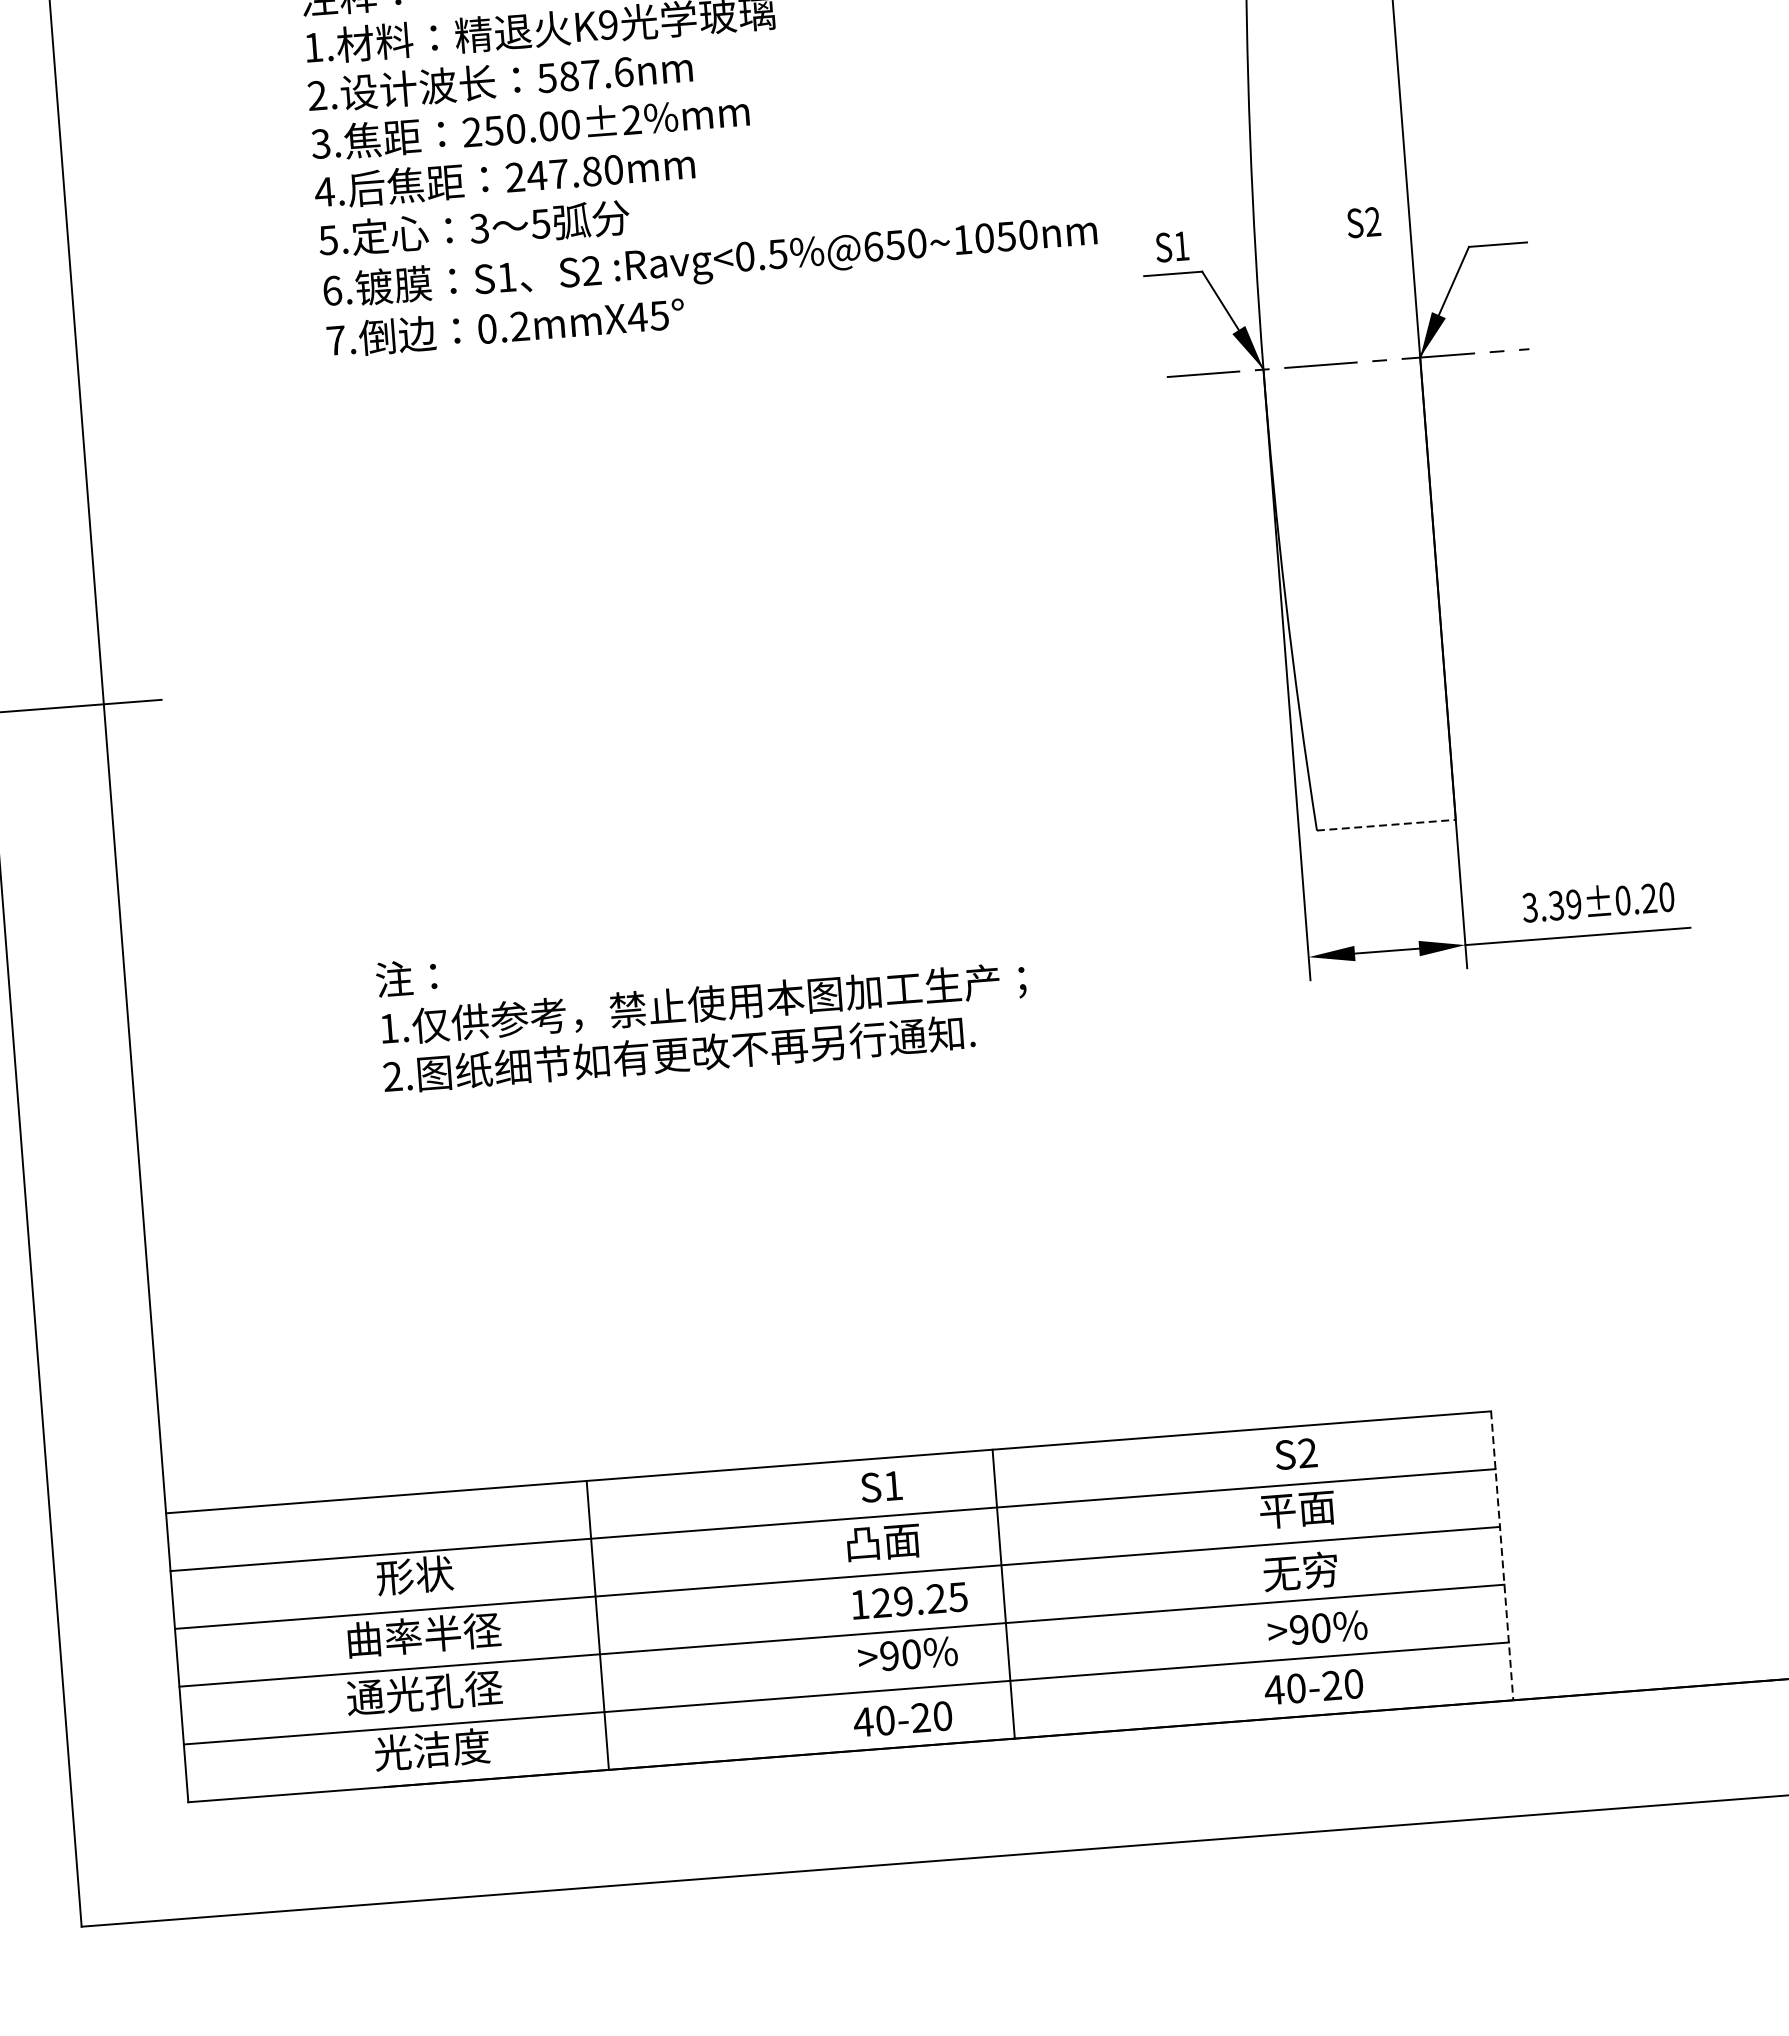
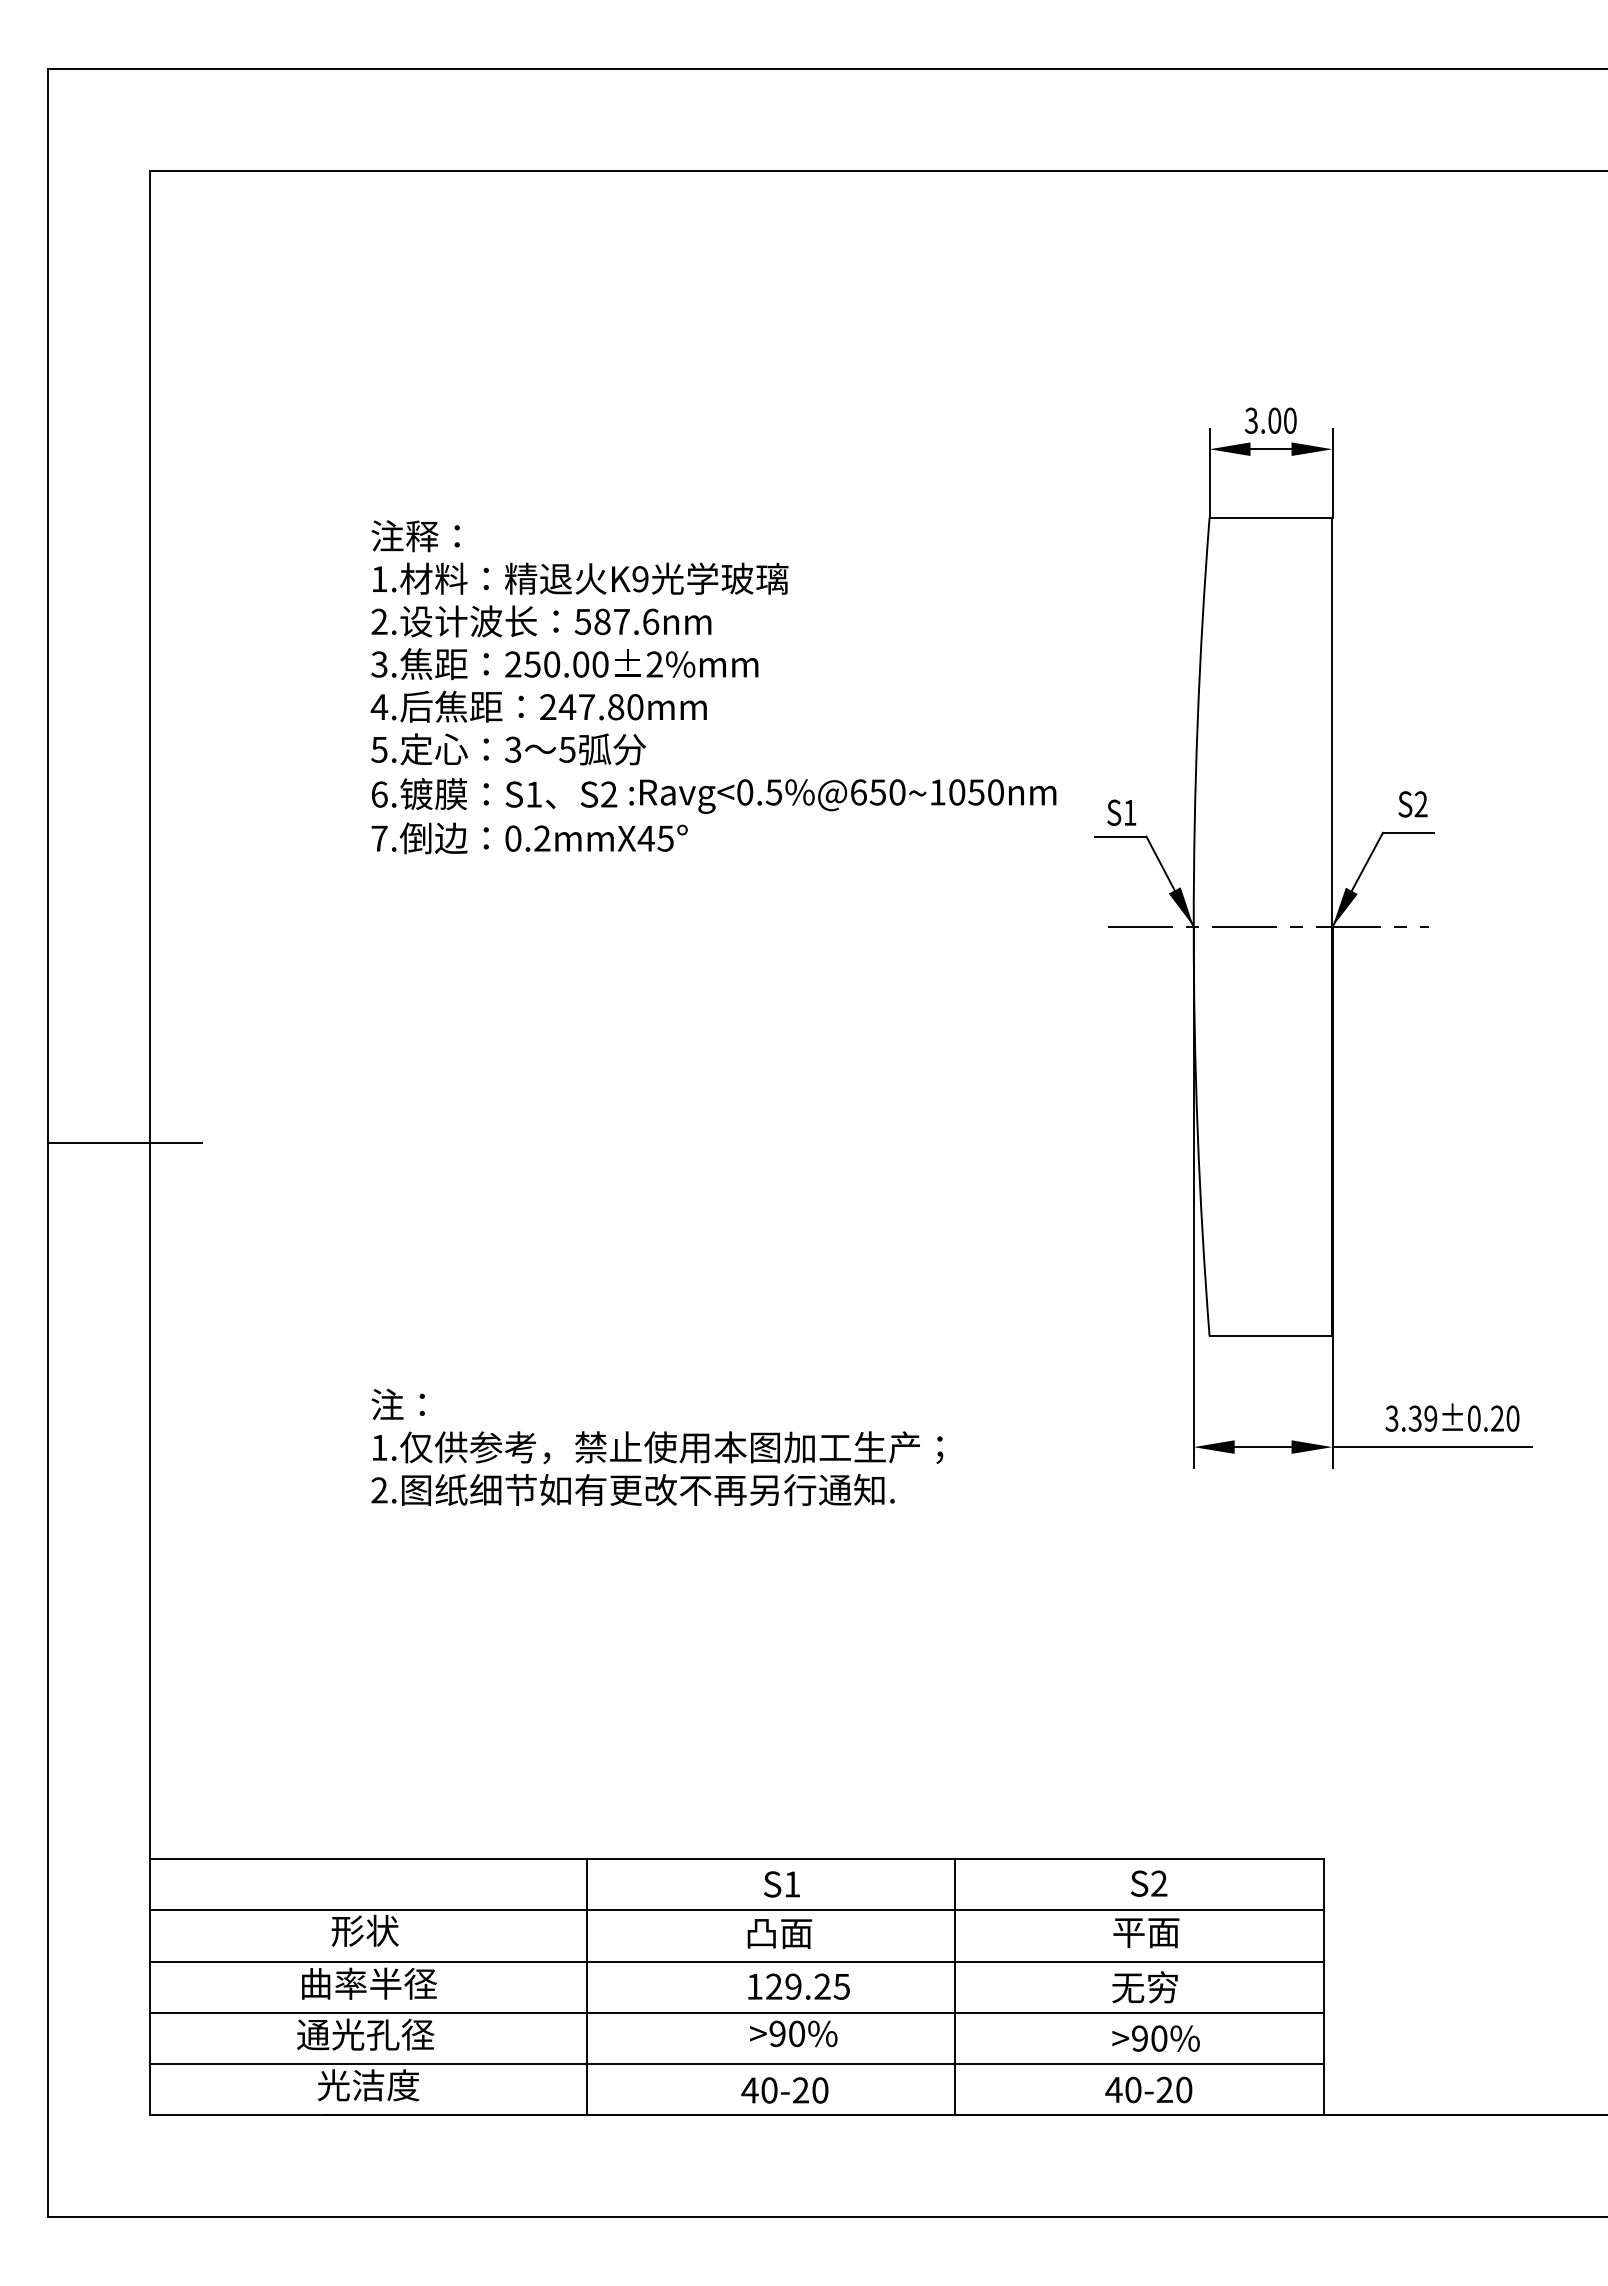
text: (1363, 222) -> (1412, 804), moved
line: (1386, 825) -> (1271, 1336), dashed -> solid
line: (1502, 1556) -> (1323, 1987), dashed -> solid
line: (1004, 1594) -> (955, 1987), moved
line: (597, 1625) -> (586, 1987), moved

